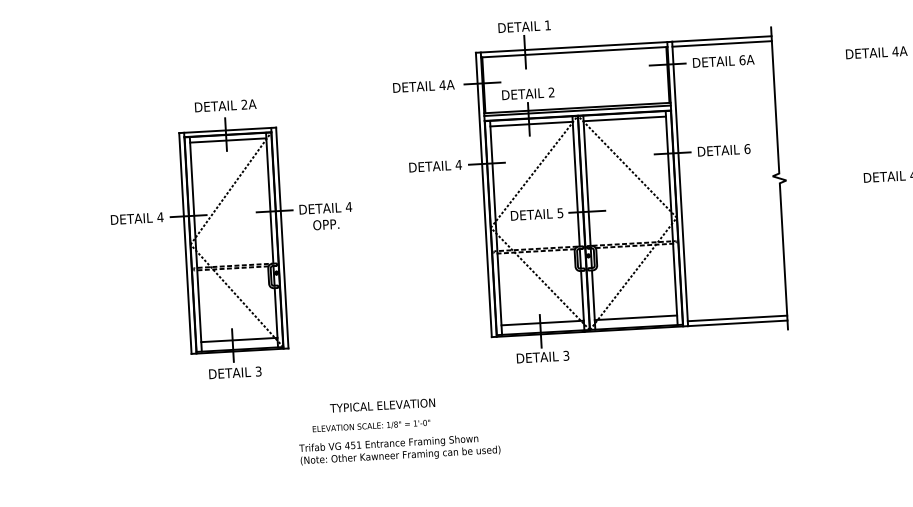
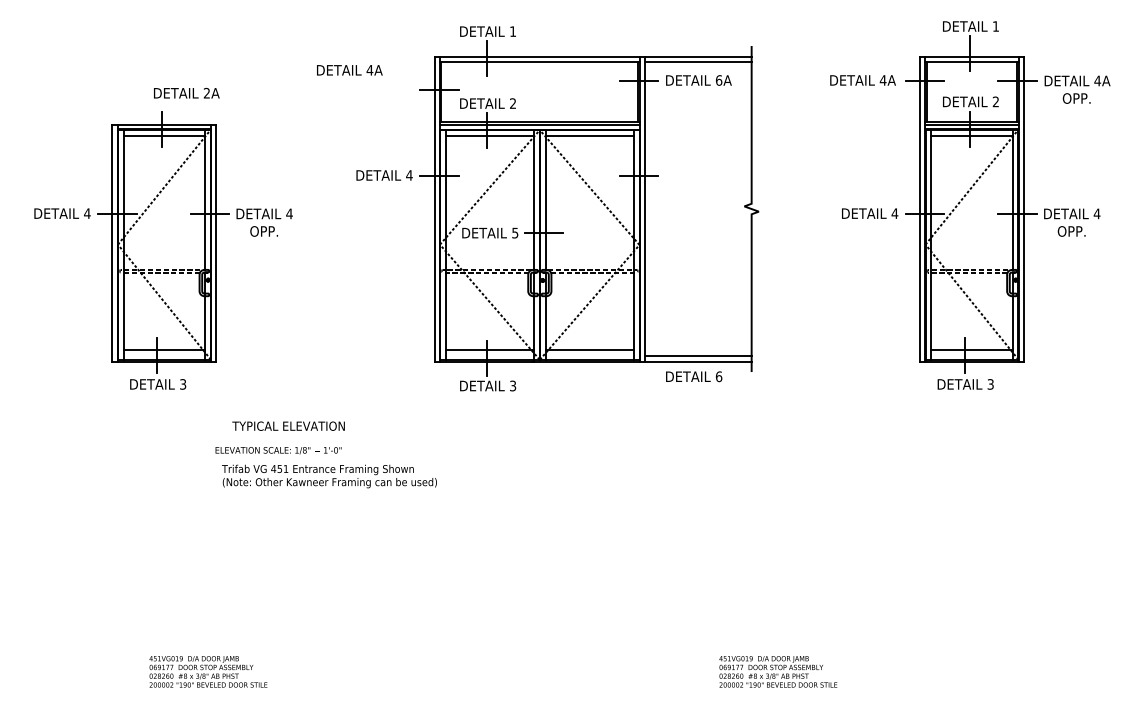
text: (423, 86) -> (349, 70), moved
text: (225, 105) -> (186, 92), moved
text: (724, 150) -> (694, 376), moved
text: (382, 404) -> (288, 425), moved
text: (371, 426) -> (278, 450), moved

